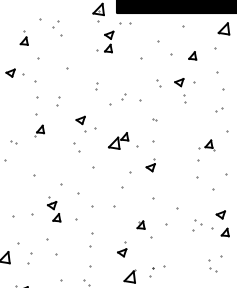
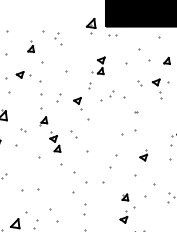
part: (105, 41) -> (98, 65), moved
part: (80, 123) -> (77, 103), moved
part: (118, 140) -> (107, 129), removed
part: (150, 165) -> (143, 155), moved
part: (54, 209) -> (55, 142), moved
part: (122, 249) -> (124, 217), moved

